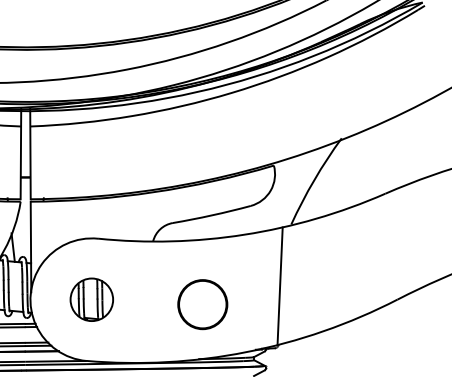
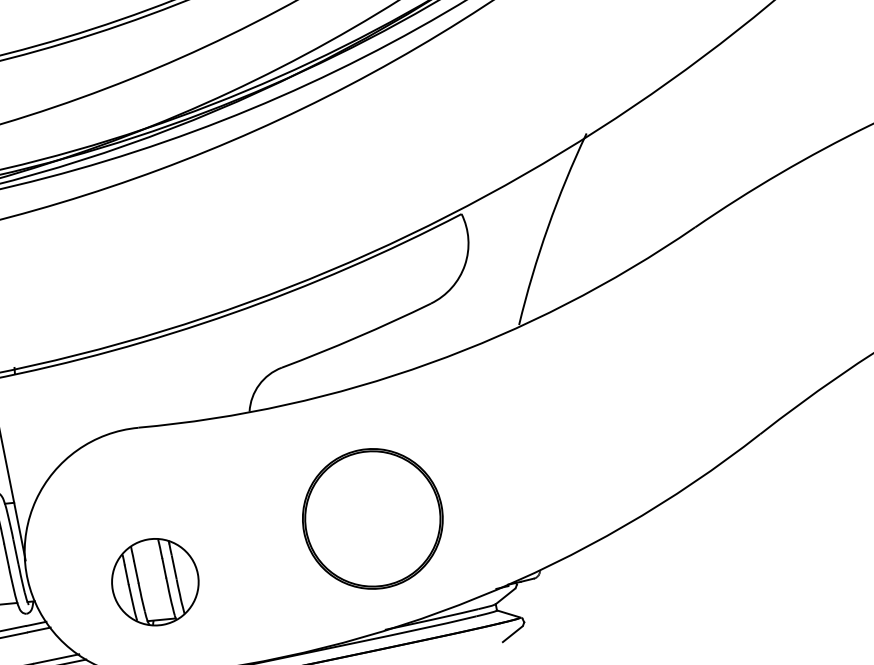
line: (279, 286) -> (519, 453), removed
part: (91, 299) -> (154, 581), moved
circle: (202, 304) -> (372, 519), size x1.4

